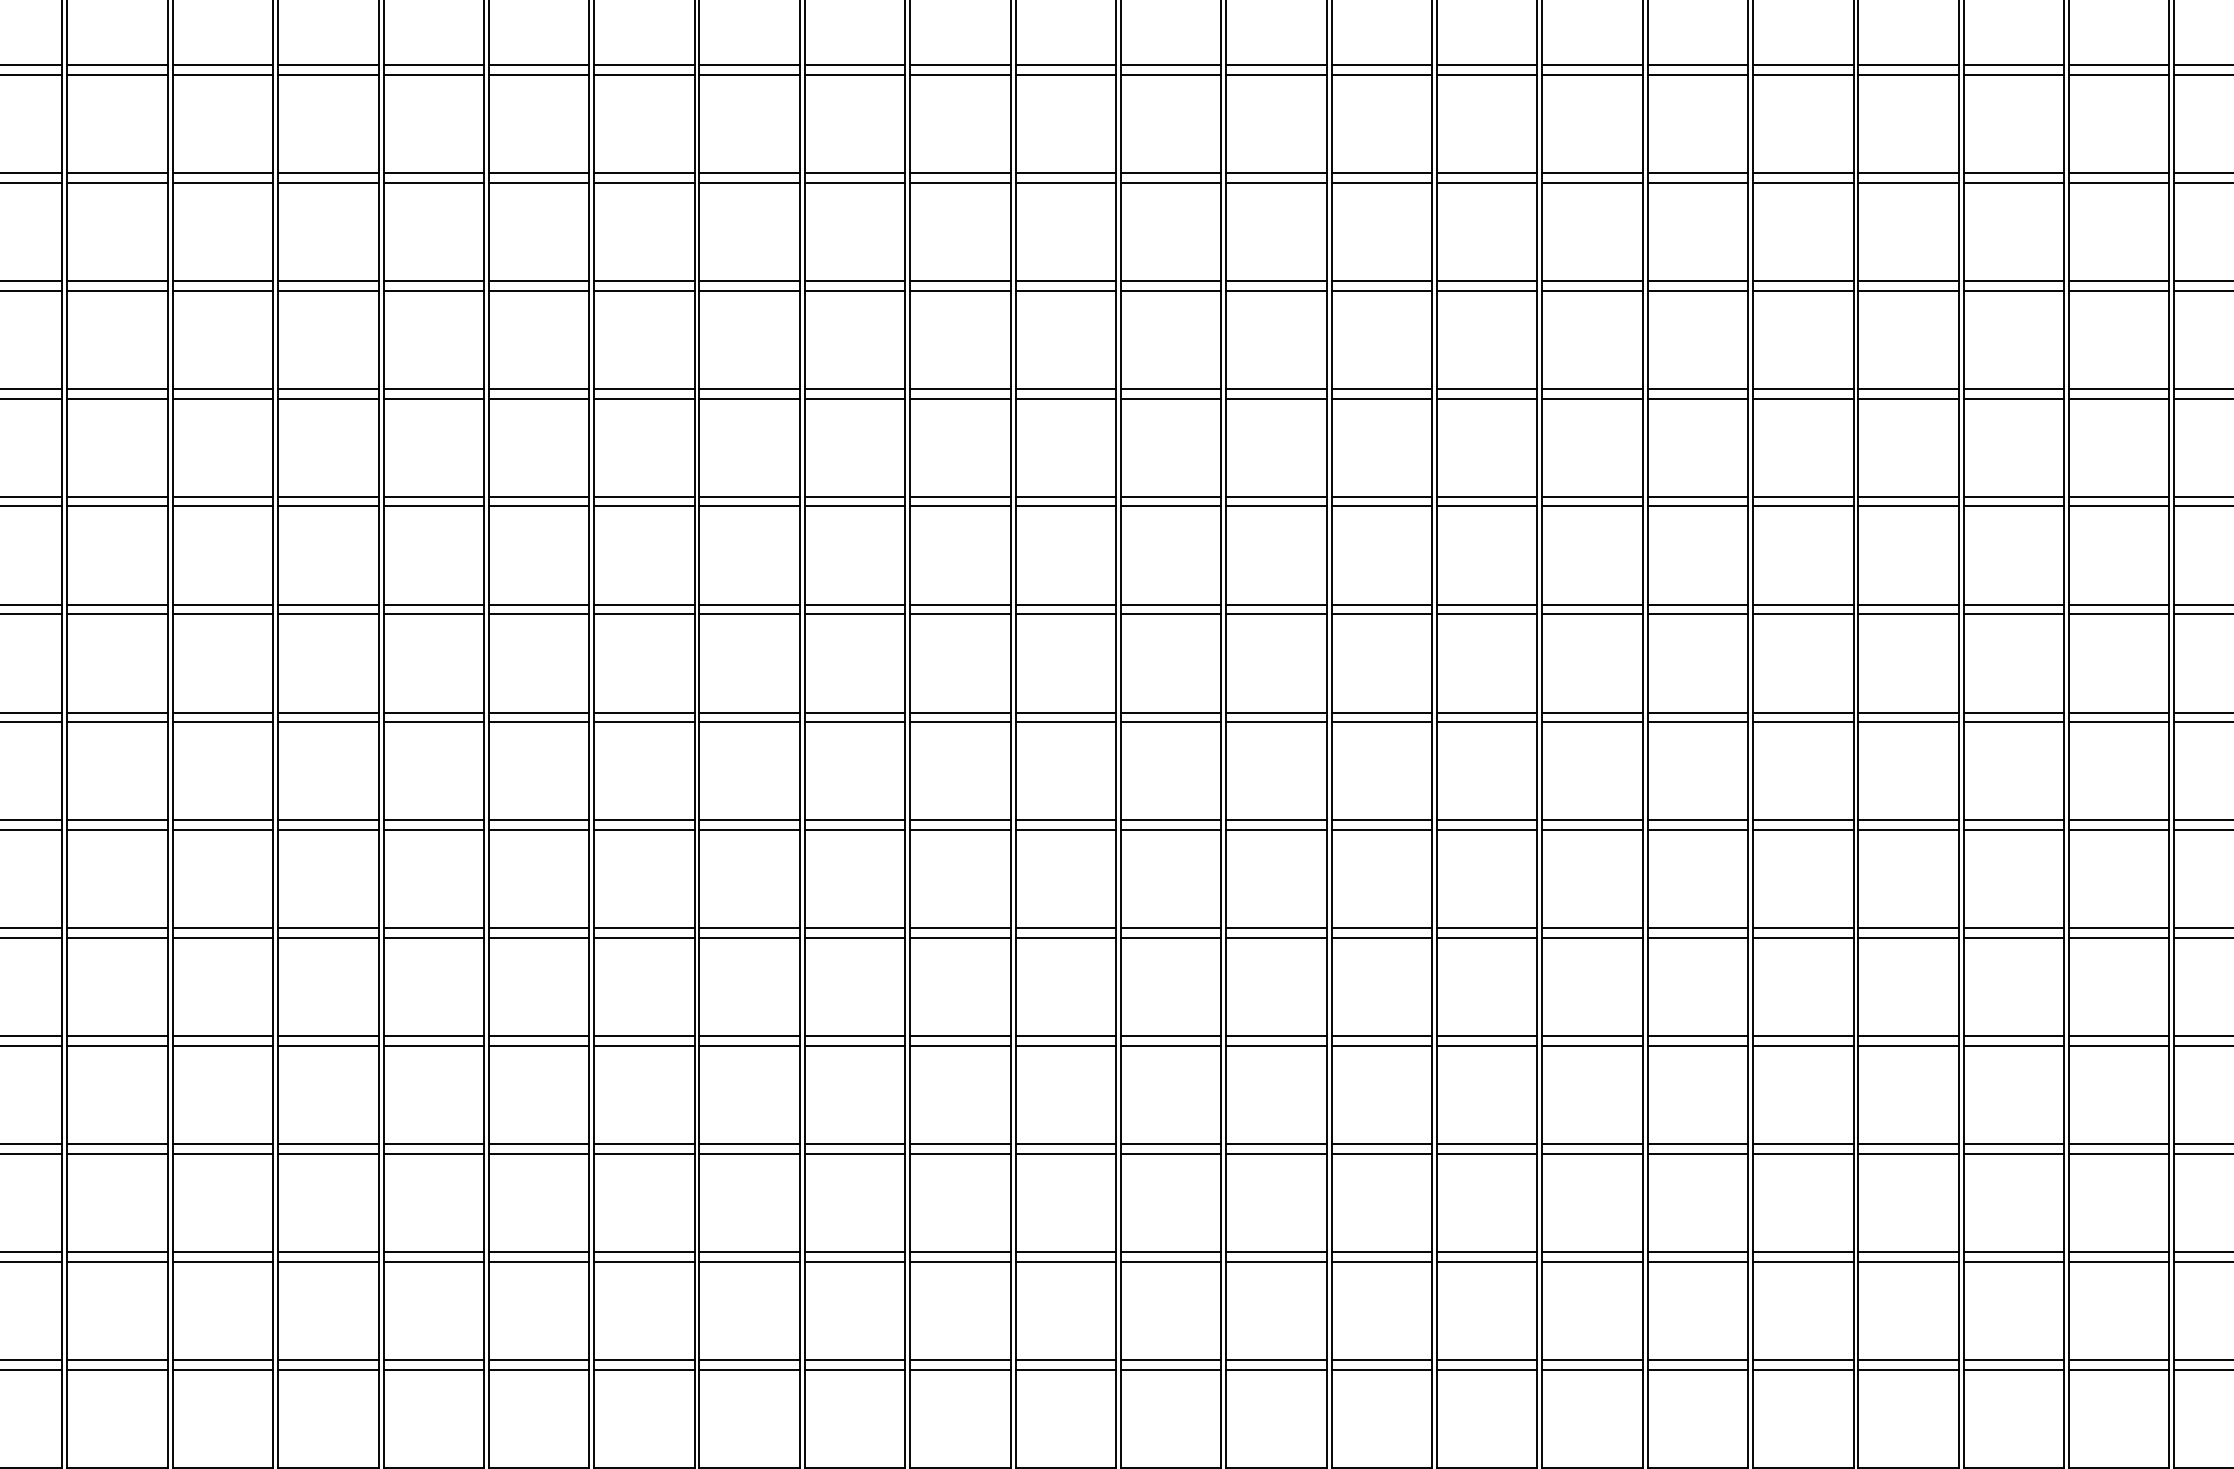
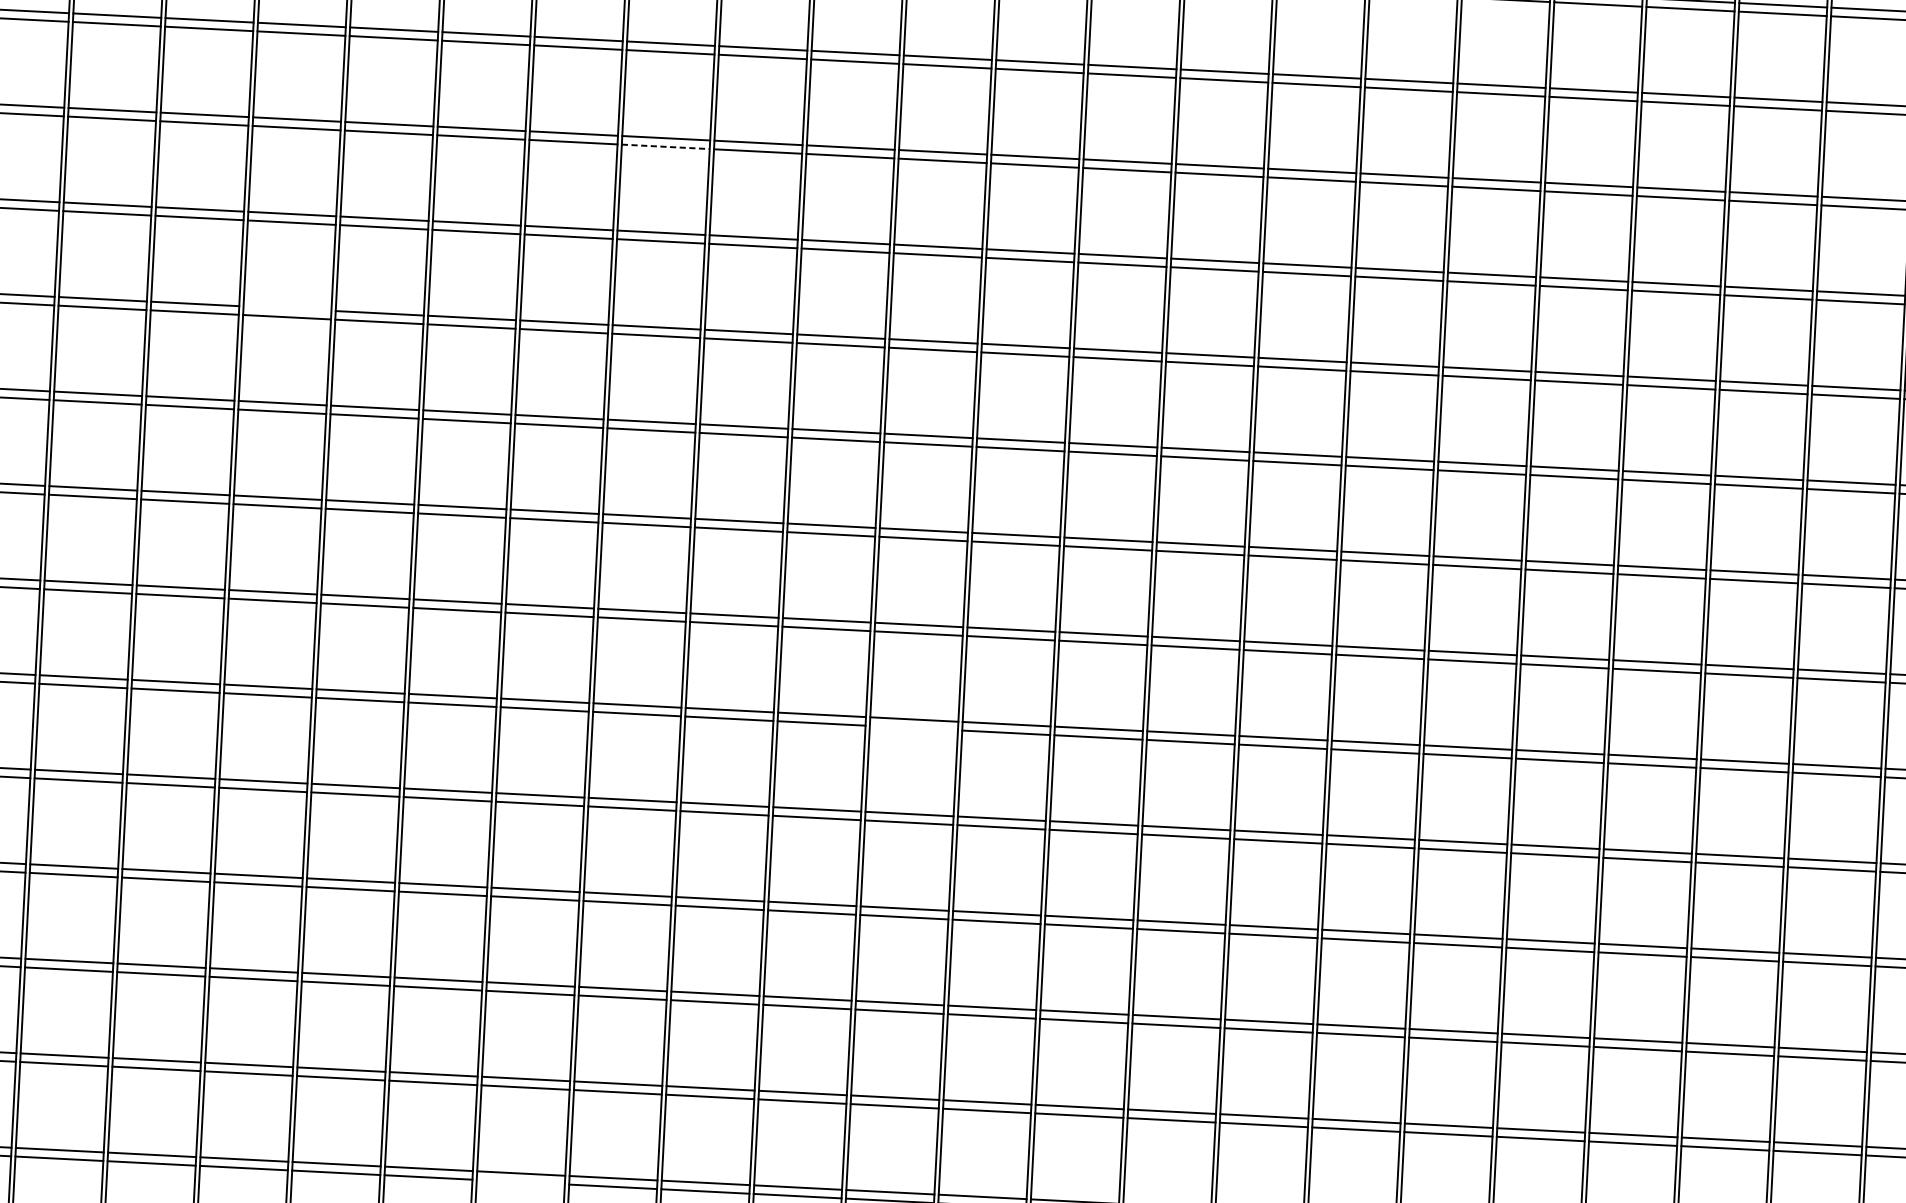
line: (644, 182) -> (665, 146), solid -> dashed
line: (222, 388) -> (287, 308), removed
line: (960, 830) -> (913, 728), removed
line: (538, 1369) -> (520, 1181), removed

